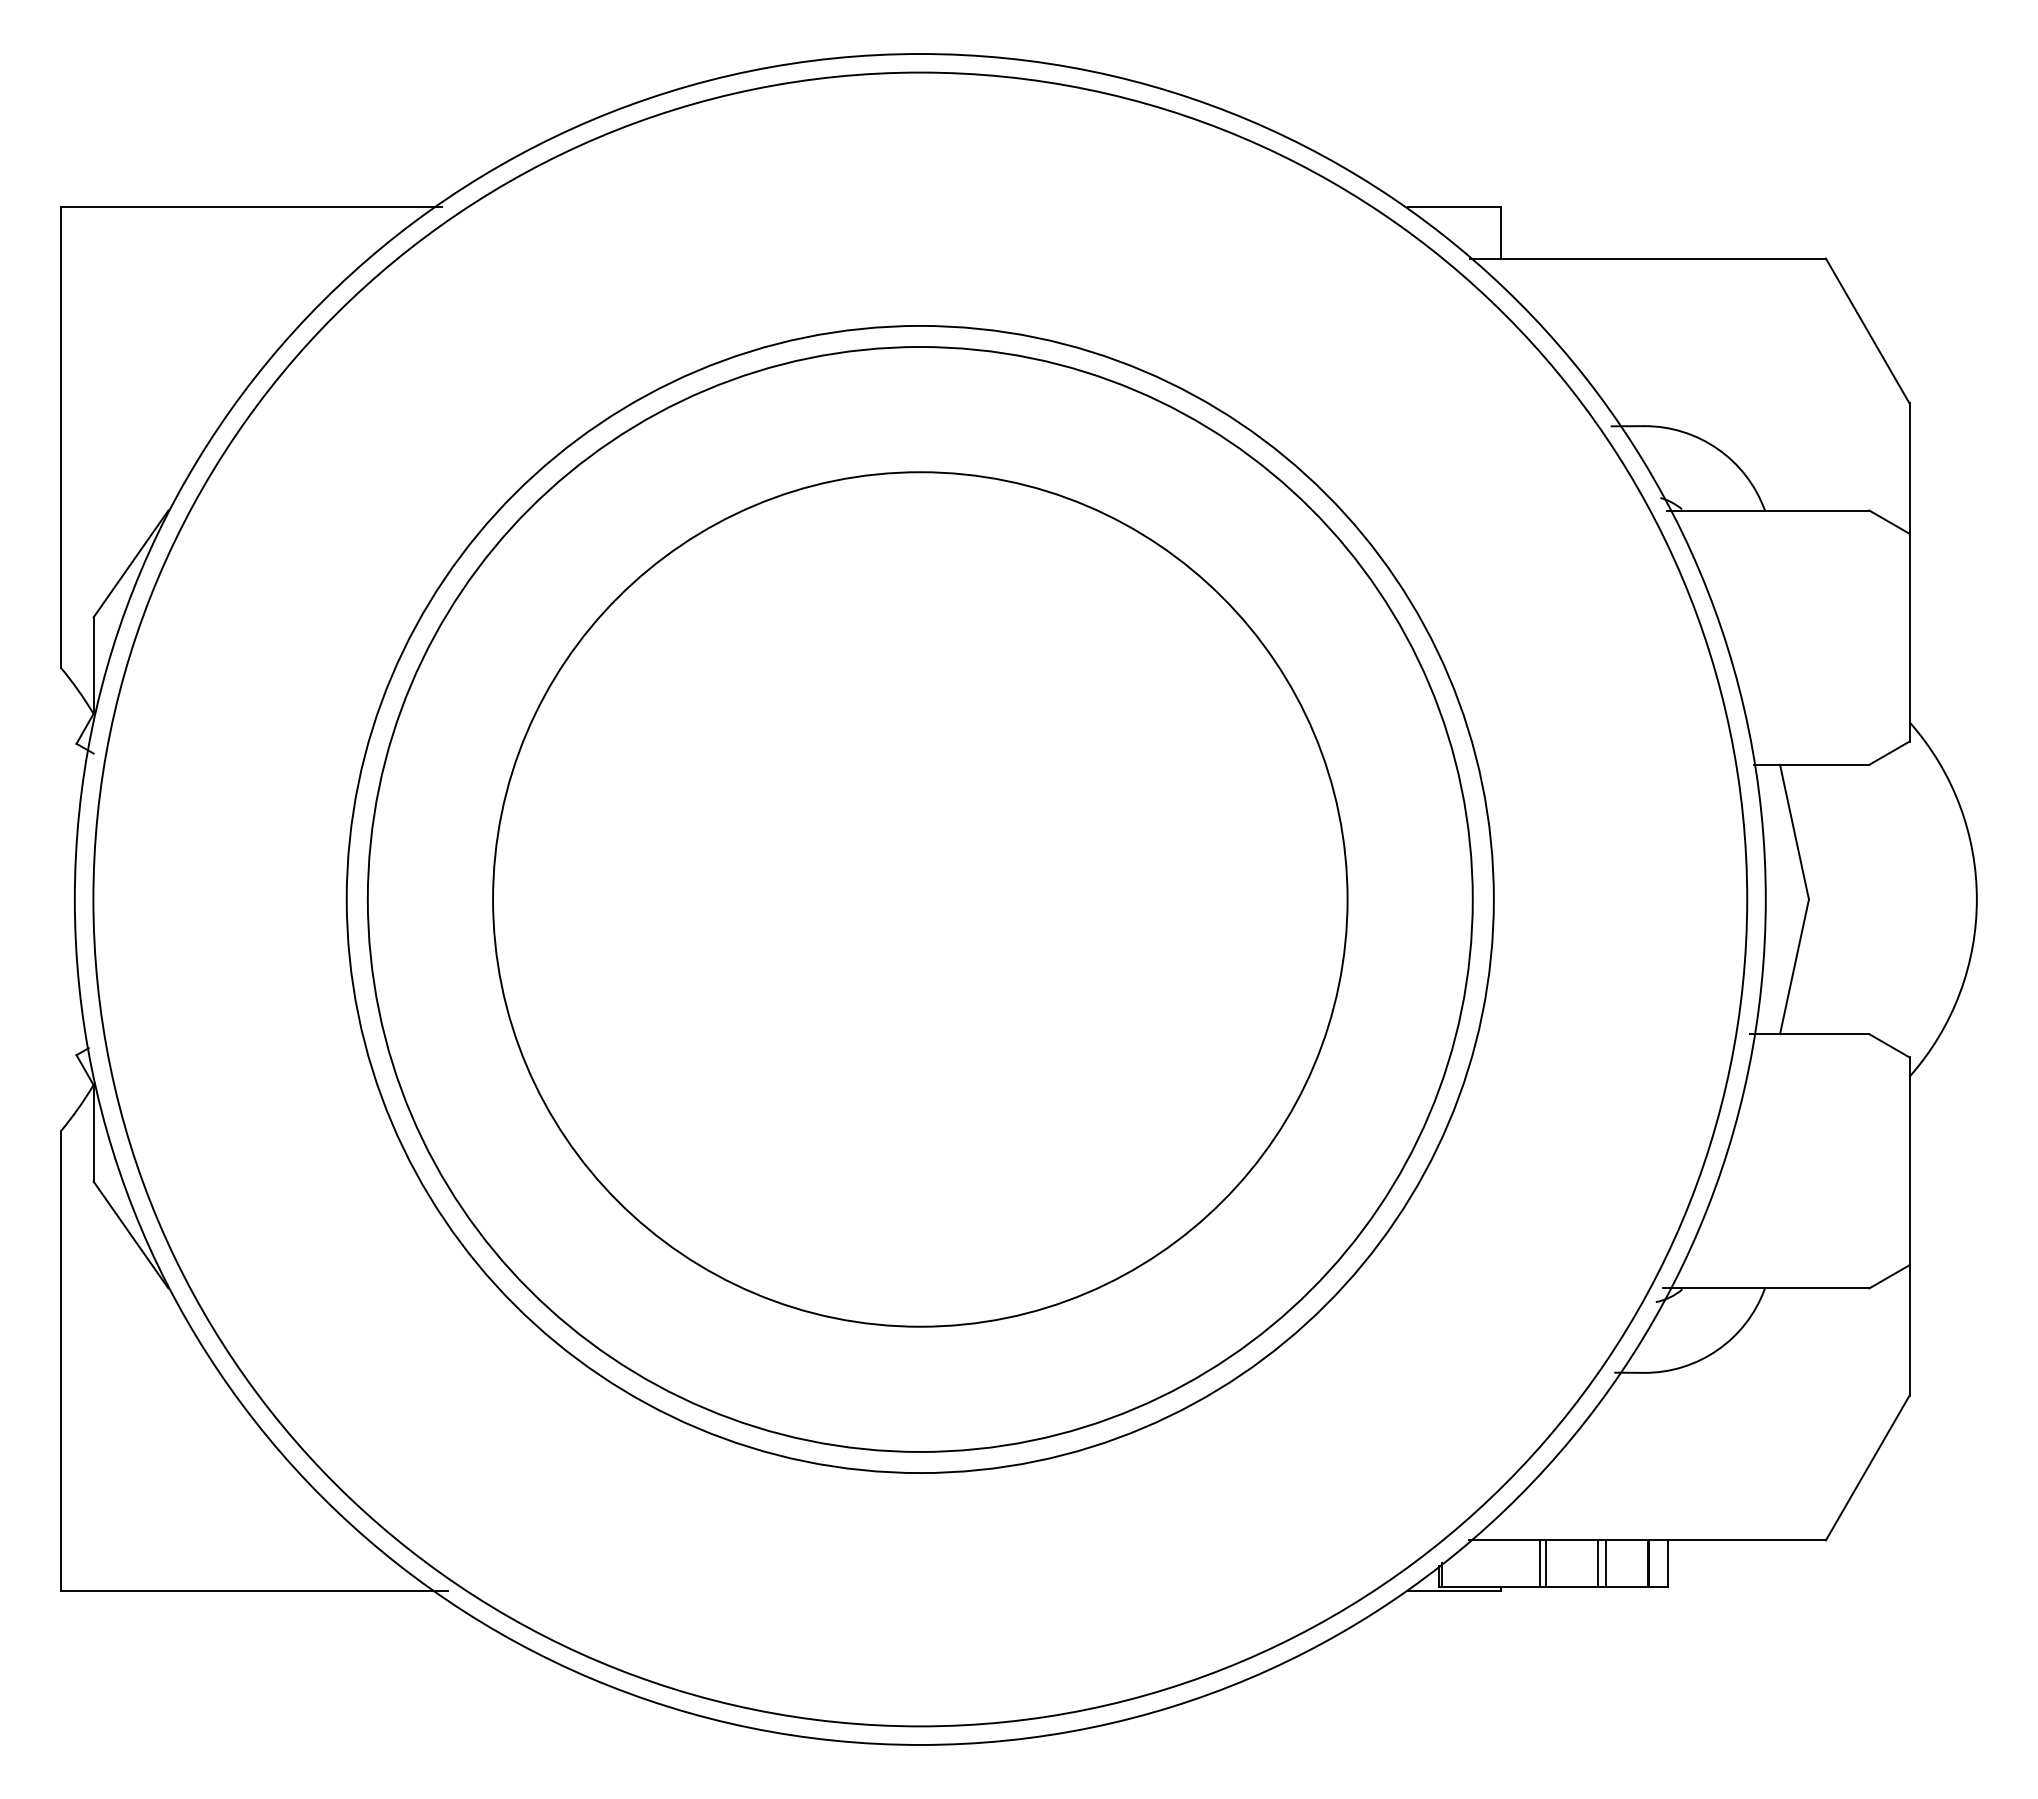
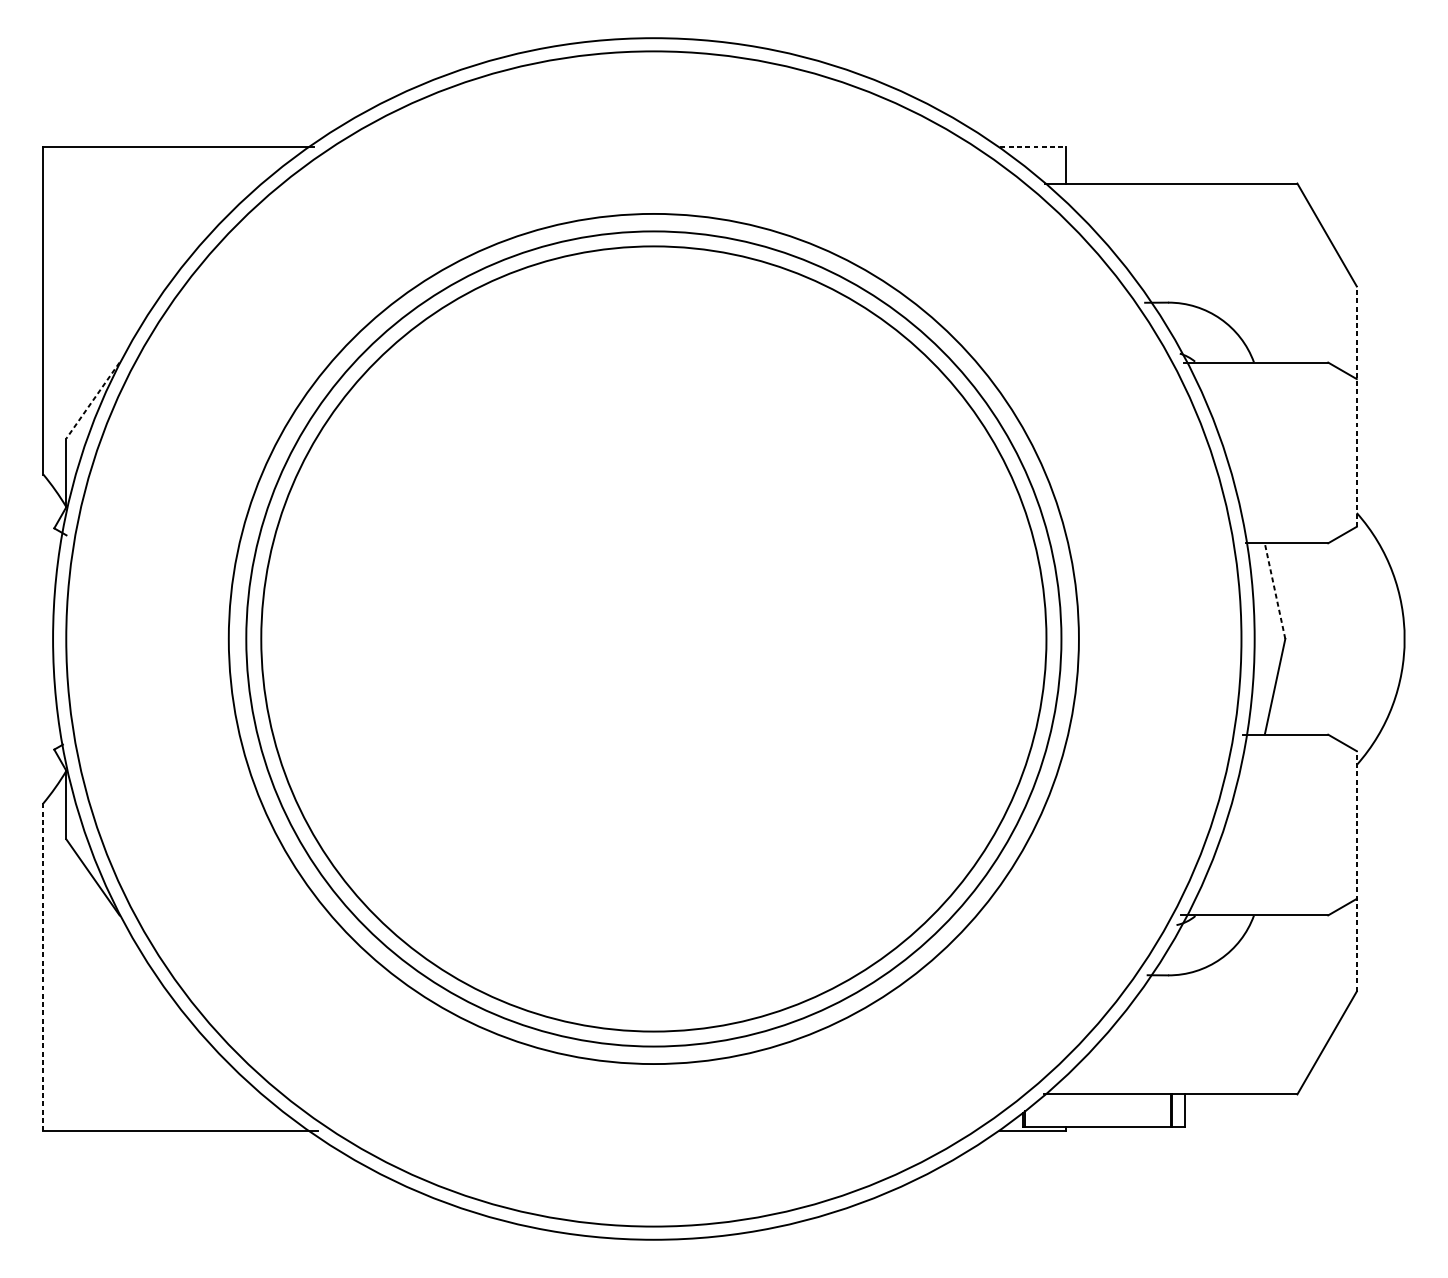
line: (1454, 207) -> (1033, 147), solid -> dashed
line: (130, 564) -> (92, 400), solid -> dashed
line: (1909, 571) -> (1356, 405), solid -> dashed
line: (1794, 832) -> (1275, 591), solid -> dashed
circle: (920, 899) -> (654, 639), size x1.4
line: (1909, 1226) -> (1356, 871), solid -> dashed
line: (61, 1361) -> (43, 967), solid -> dashed
line: (1539, 1563) -> (1093, 1110), removed
line: (1546, 1563) -> (1098, 1110), removed
line: (1597, 1563) -> (1135, 1110), removed
line: (1605, 1563) -> (1140, 1110), removed

